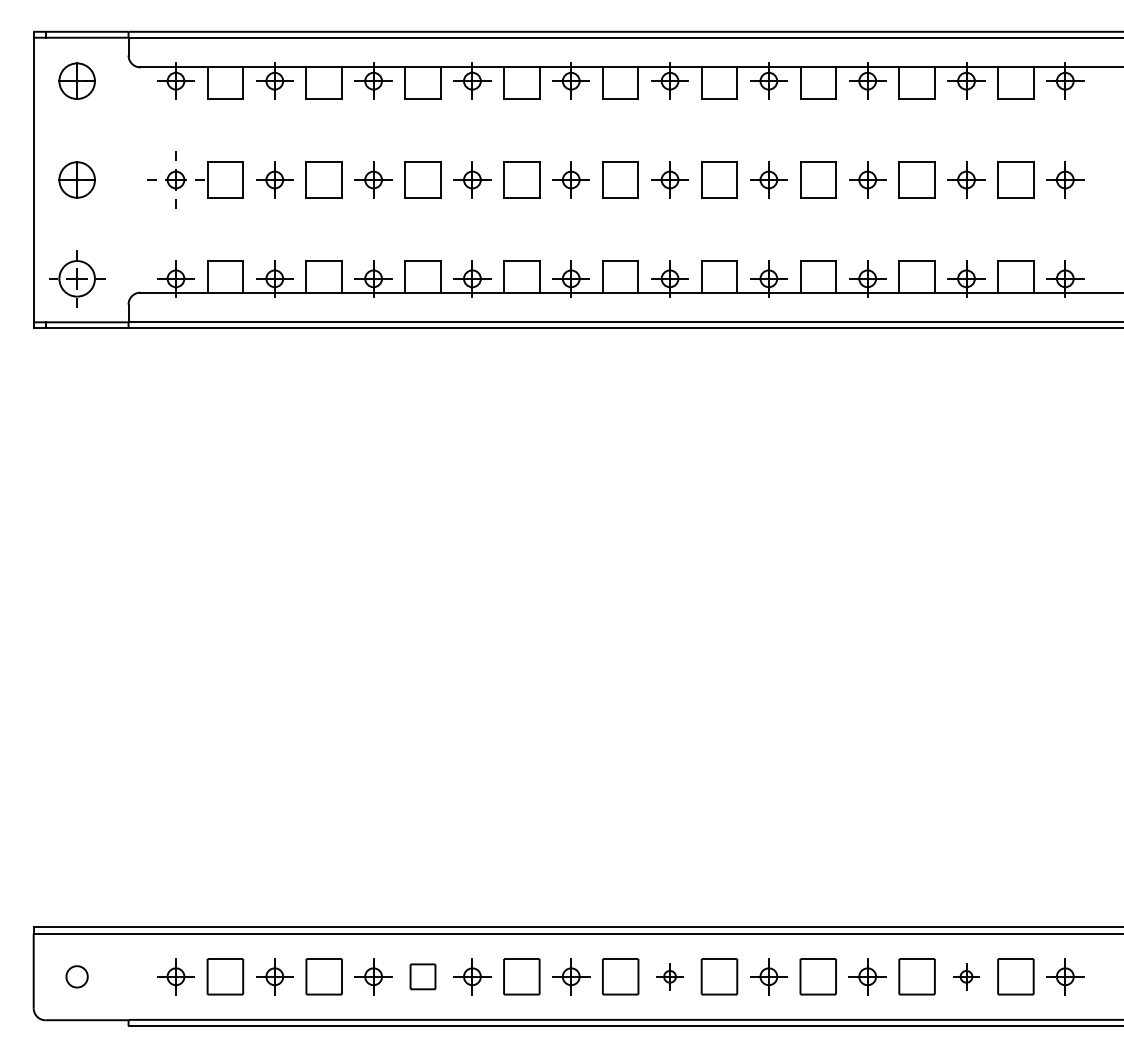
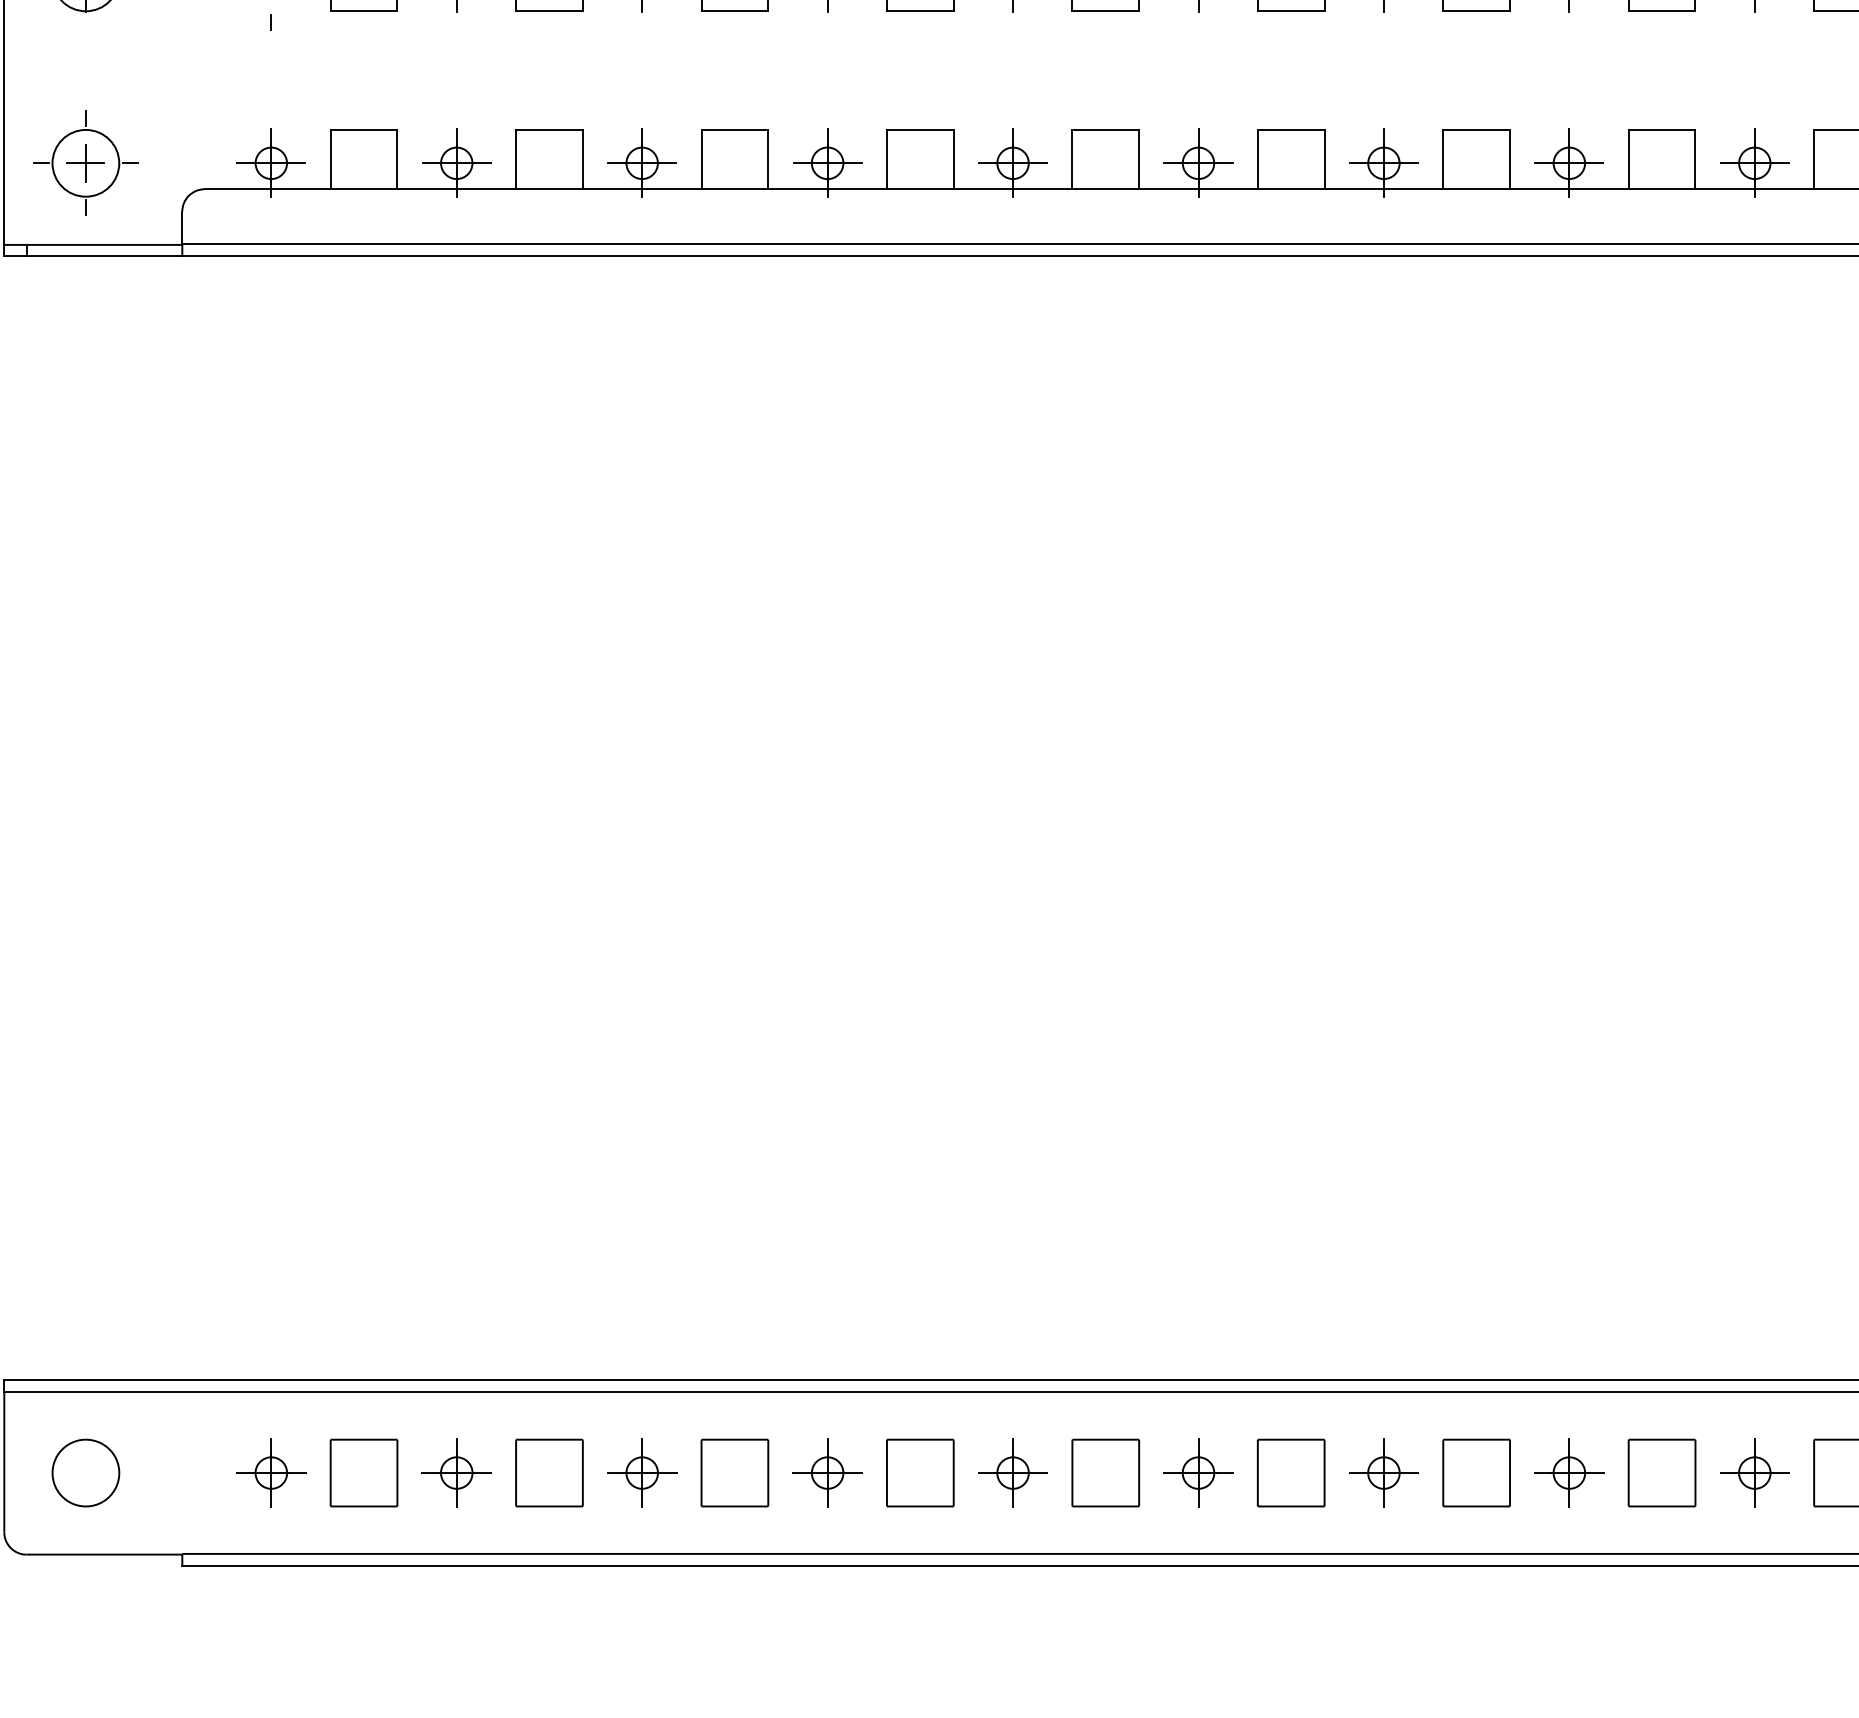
part: (76, 976) -> (84, 1472), size x1.67
part: (422, 976) -> (733, 1472), size x1.43
part: (669, 976) -> (1197, 1472), size x1.43
part: (966, 976) -> (1754, 1472), size x1.43

